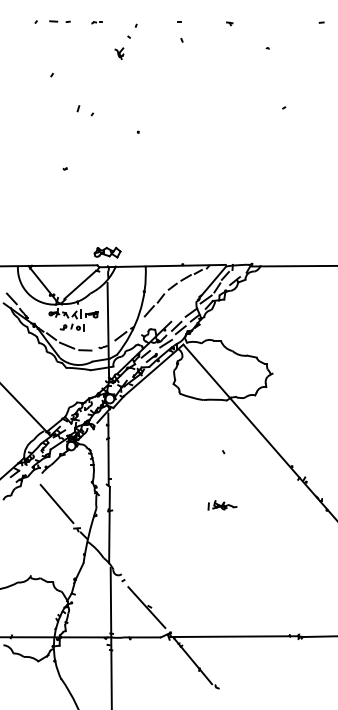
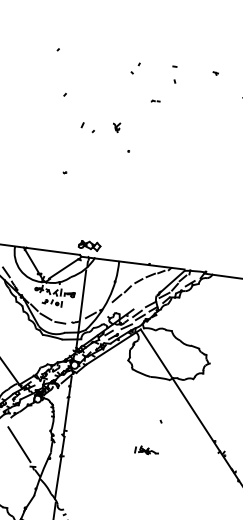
part: (59, 21) -> (77, 52), removed
part: (96, 22) -> (155, 101), moved
part: (119, 53) -> (116, 127), moved
part: (222, 505) -> (146, 450), moved

